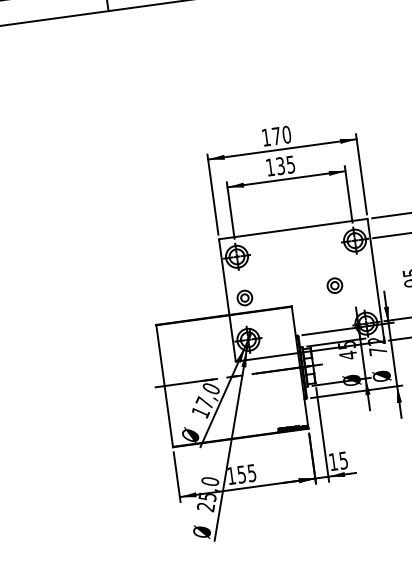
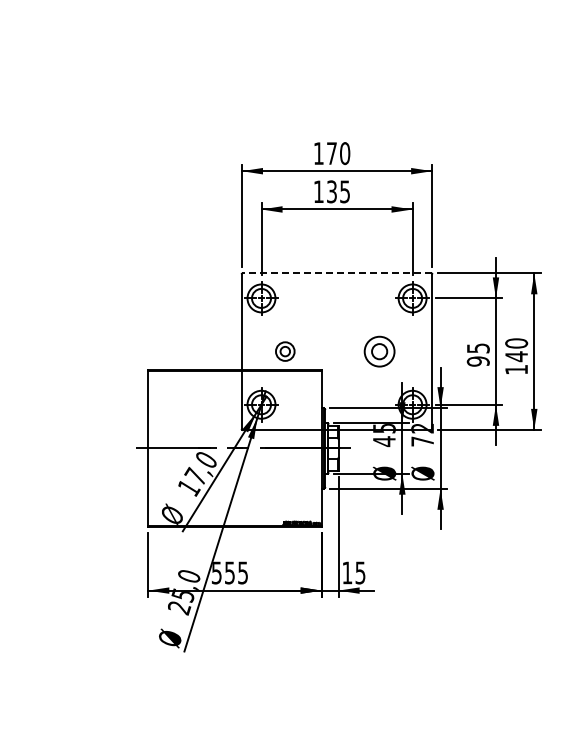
line: (293, 229) -> (337, 273), solid -> dashed
part: (334, 285) -> (379, 351), size x1.6
part: (245, 297) -> (285, 351), moved
text: (231, 475) -> (216, 572), 155 -> 555

